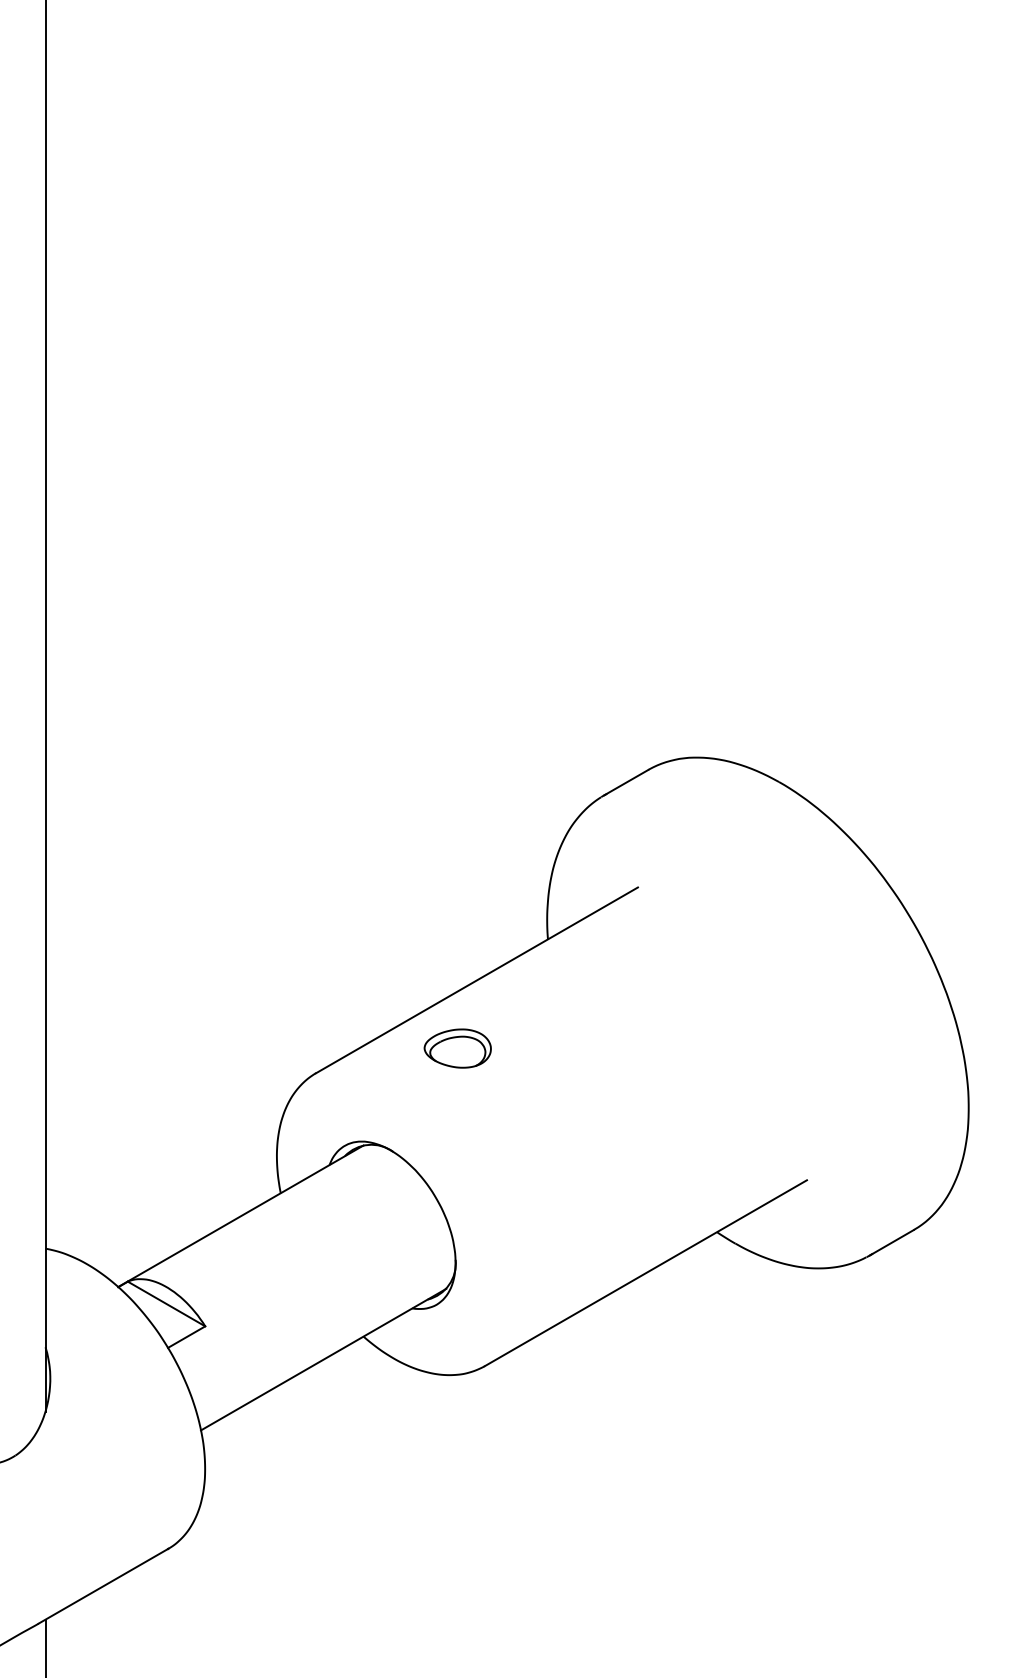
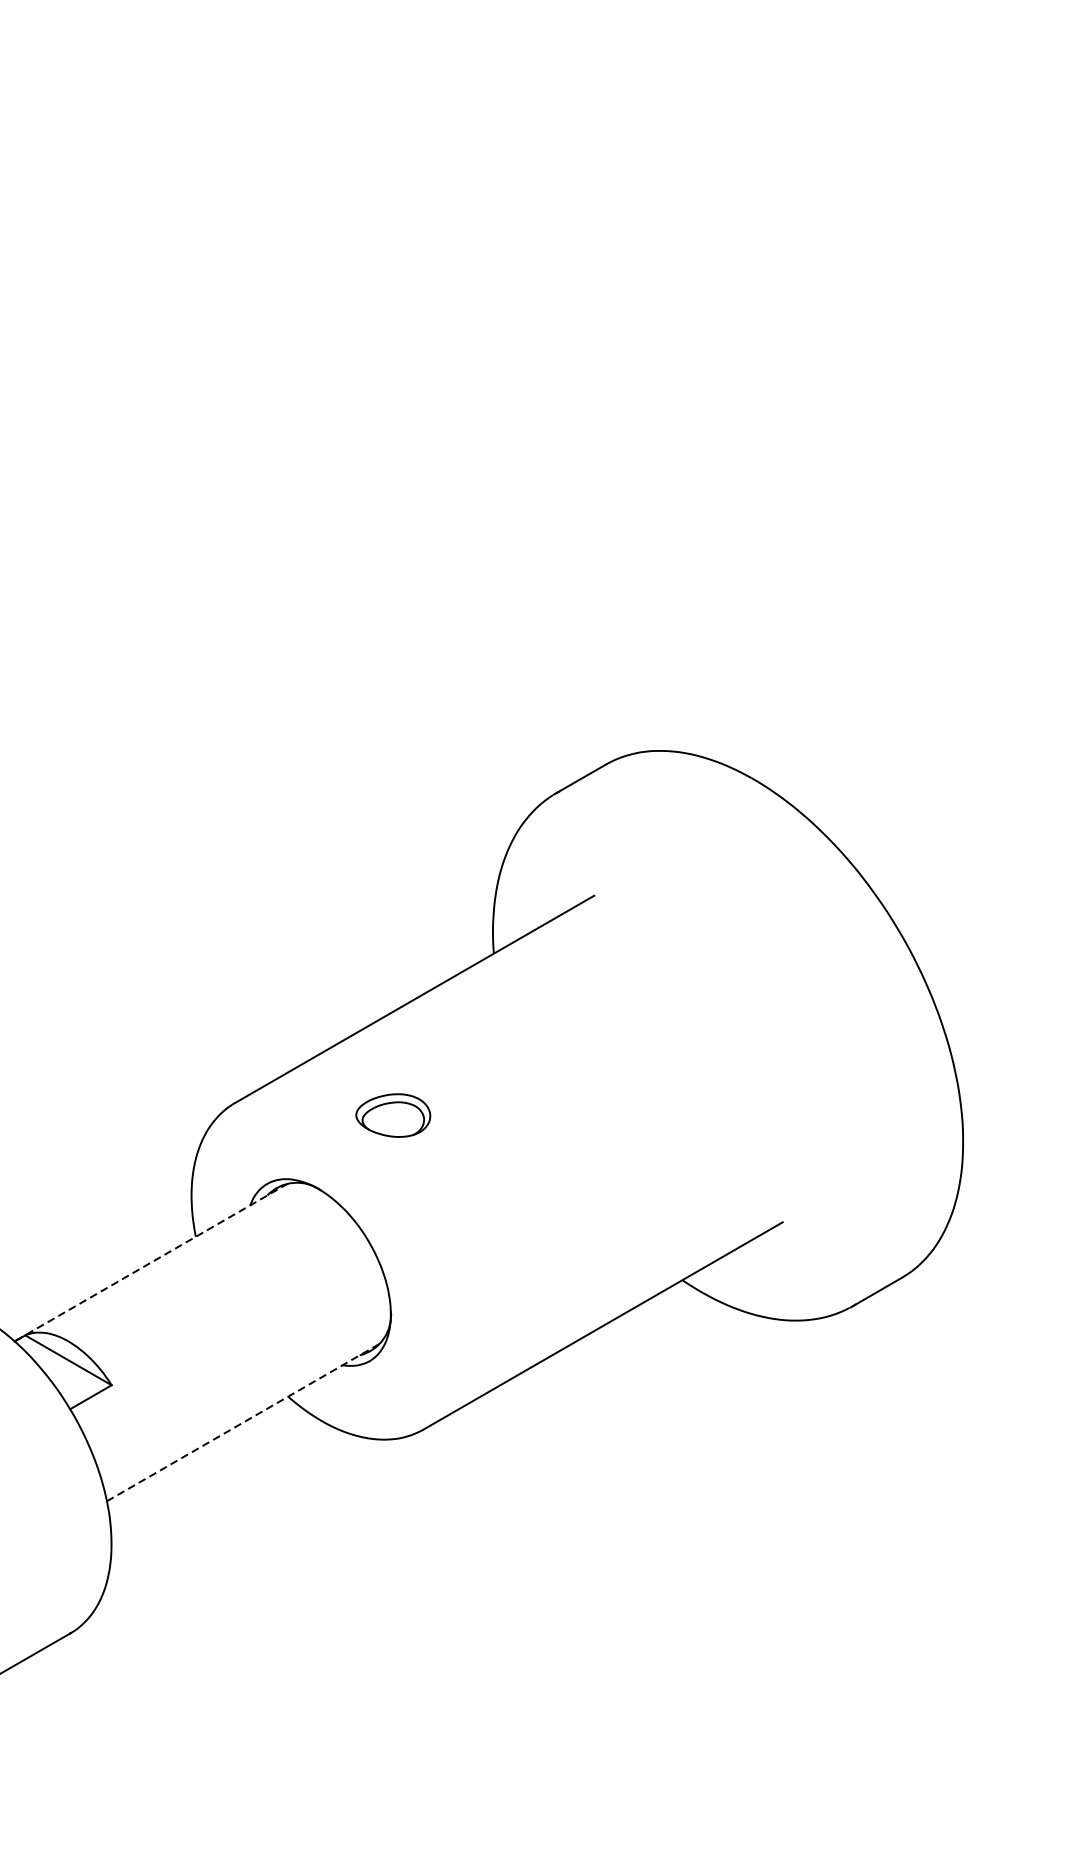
part: (457, 1048) -> (392, 1115), moved
line: (240, 1216) -> (150, 1262), solid -> dashed
line: (323, 1359) -> (243, 1422), solid -> dashed

